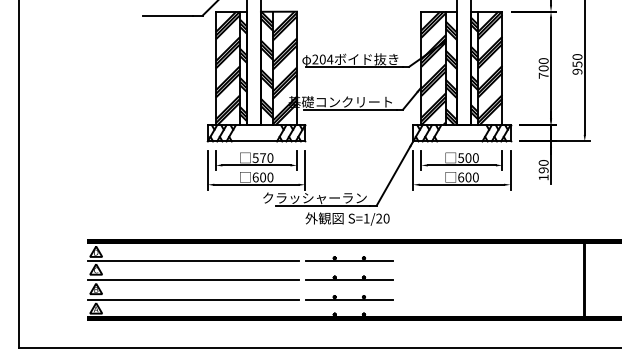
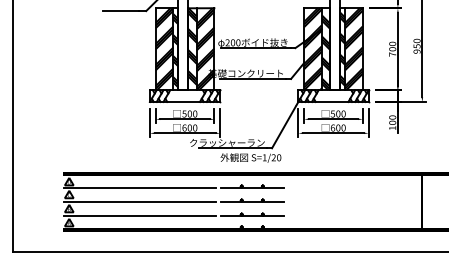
text: (329, 59) -> (237, 42), 204 -> 200
text: (263, 158) -> (190, 114), 570 -> 500
text: (543, 170) -> (392, 122), 190 -> 100

